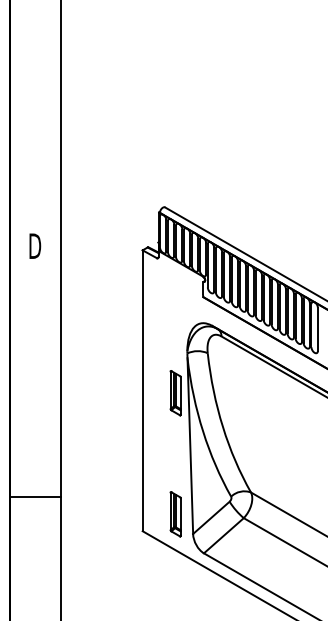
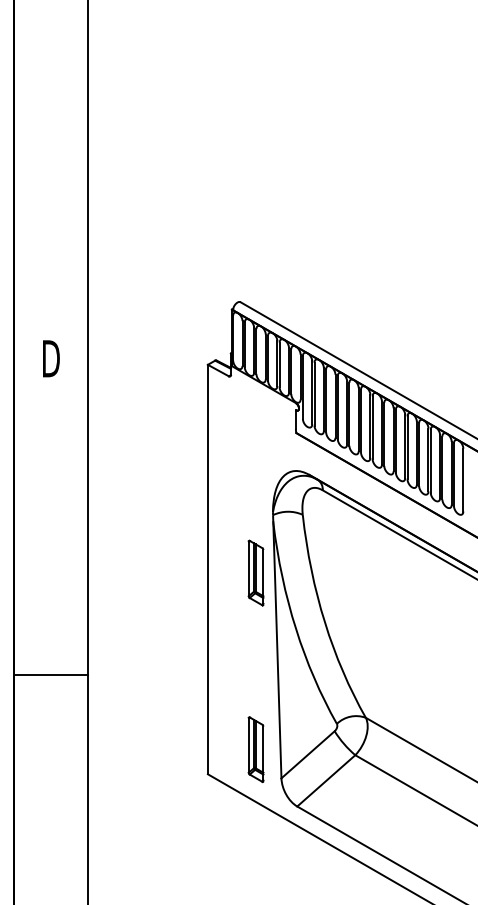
line: (34, 497) -> (50, 675), moved

